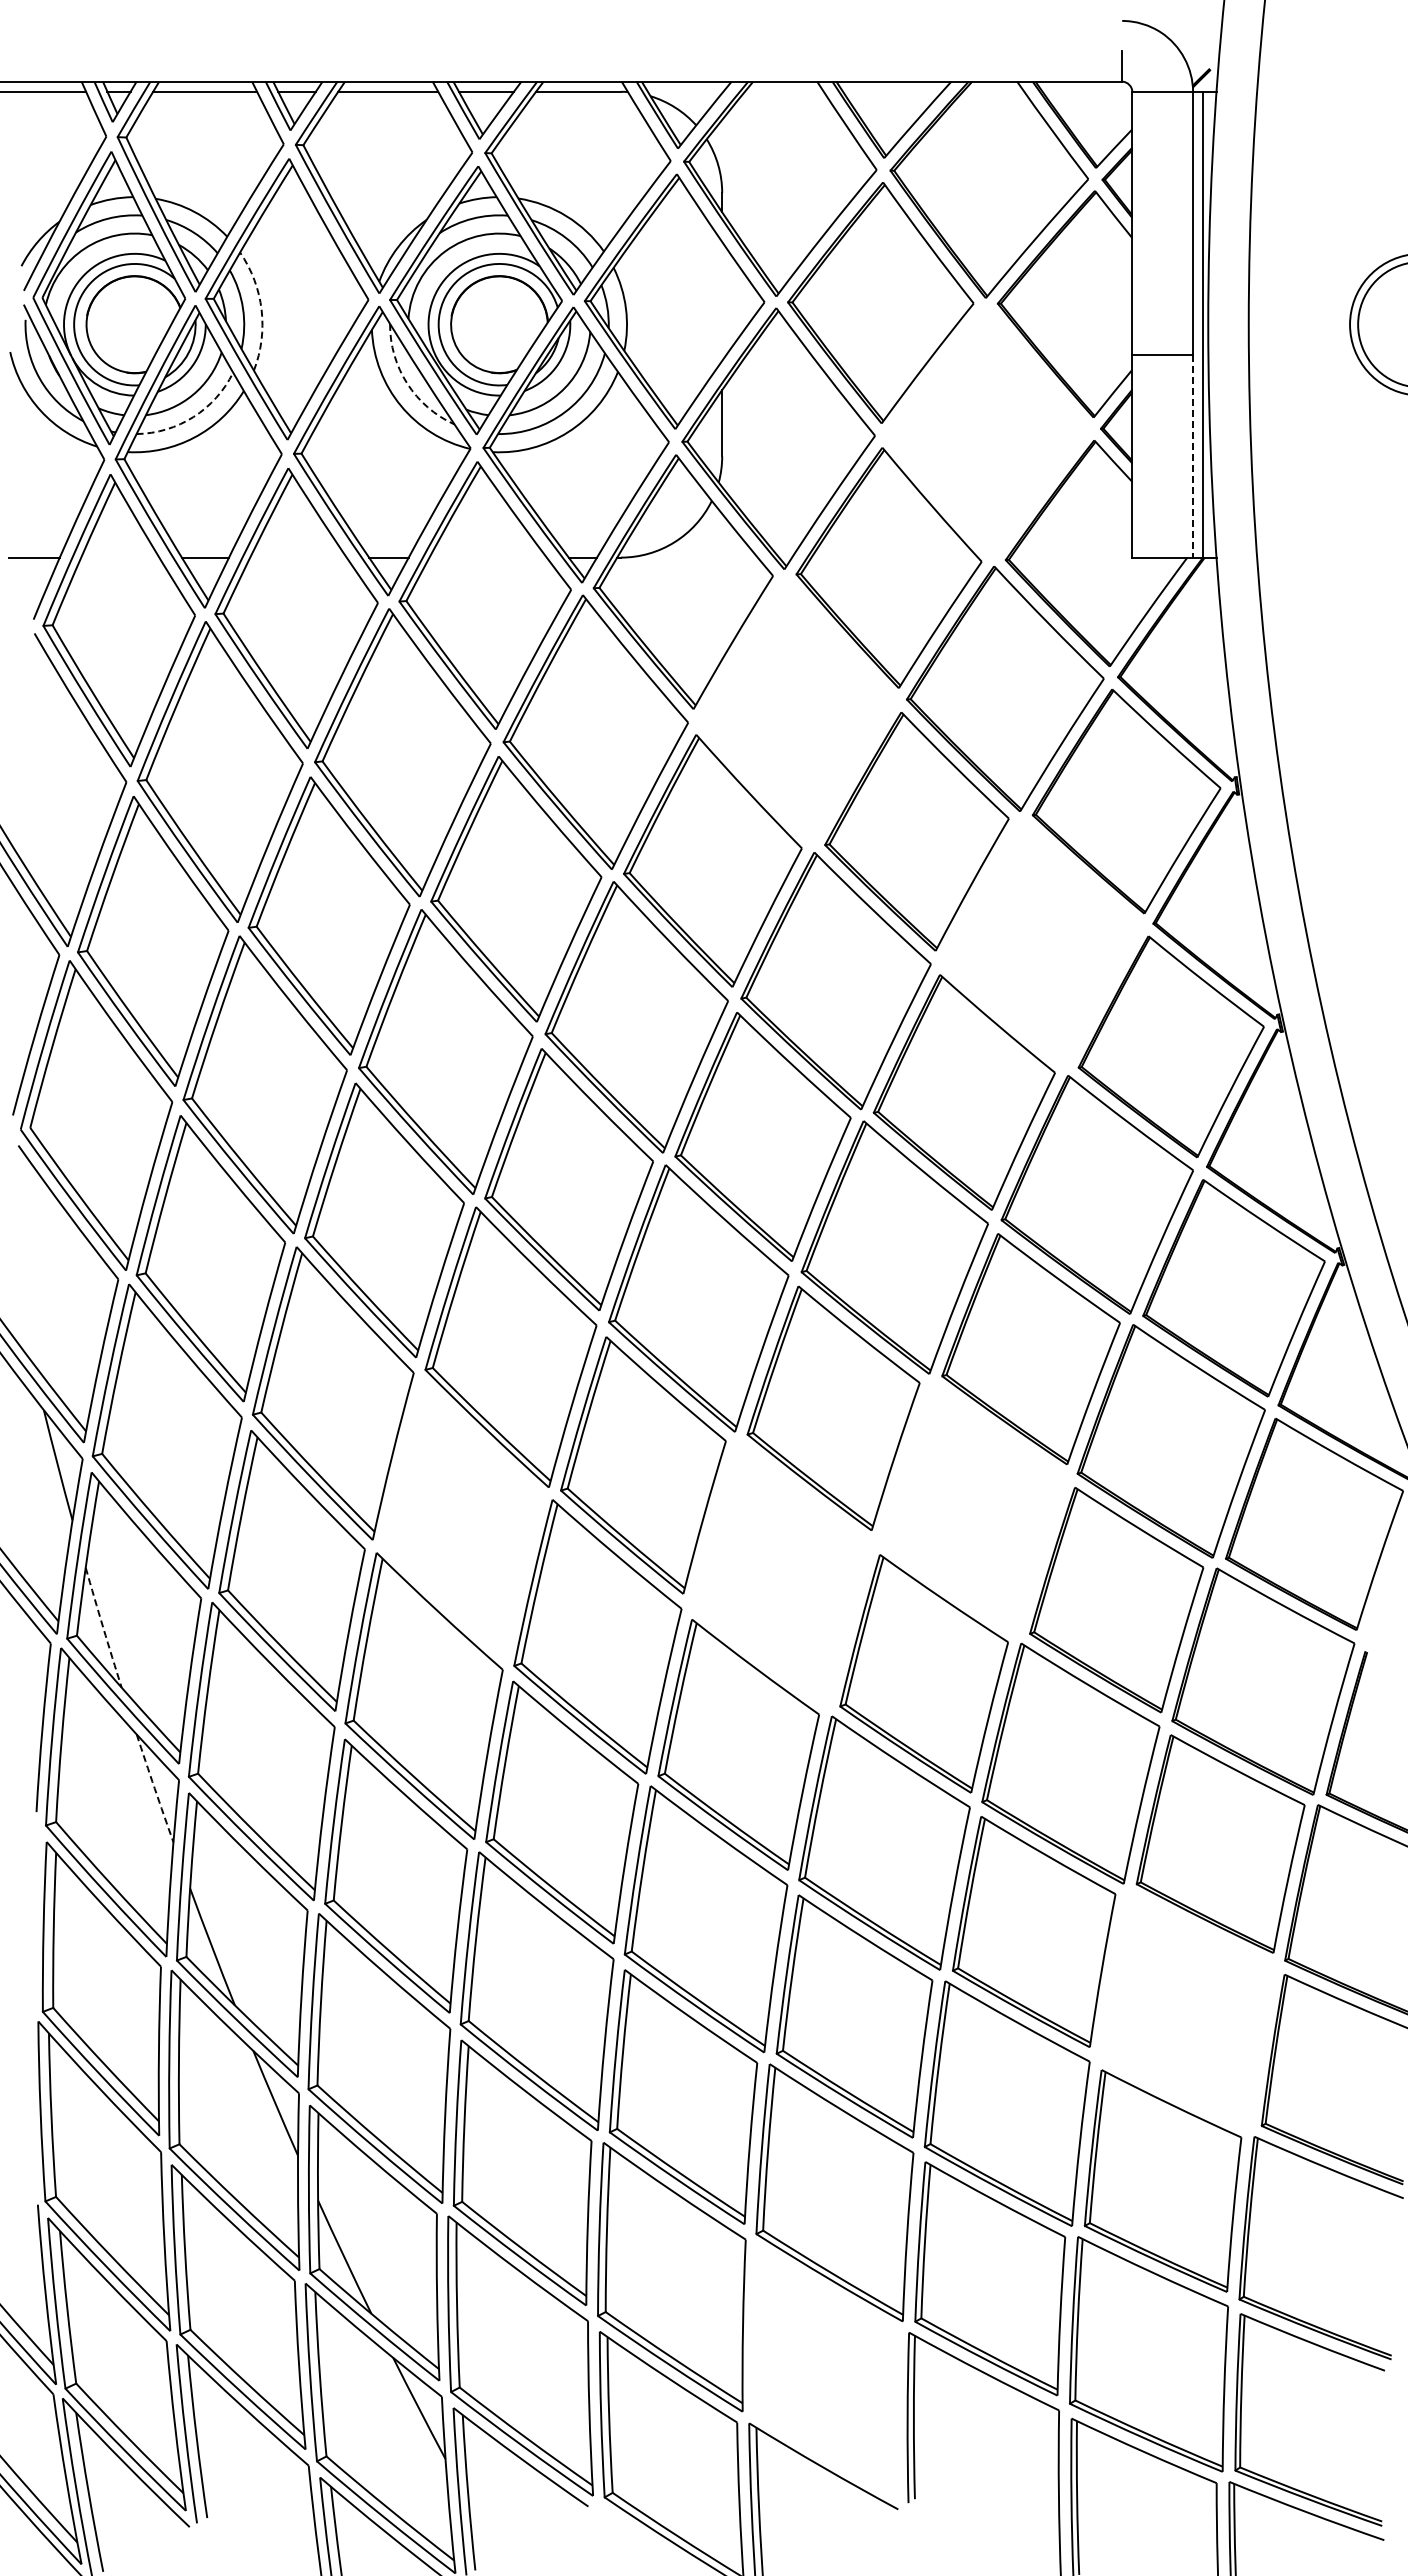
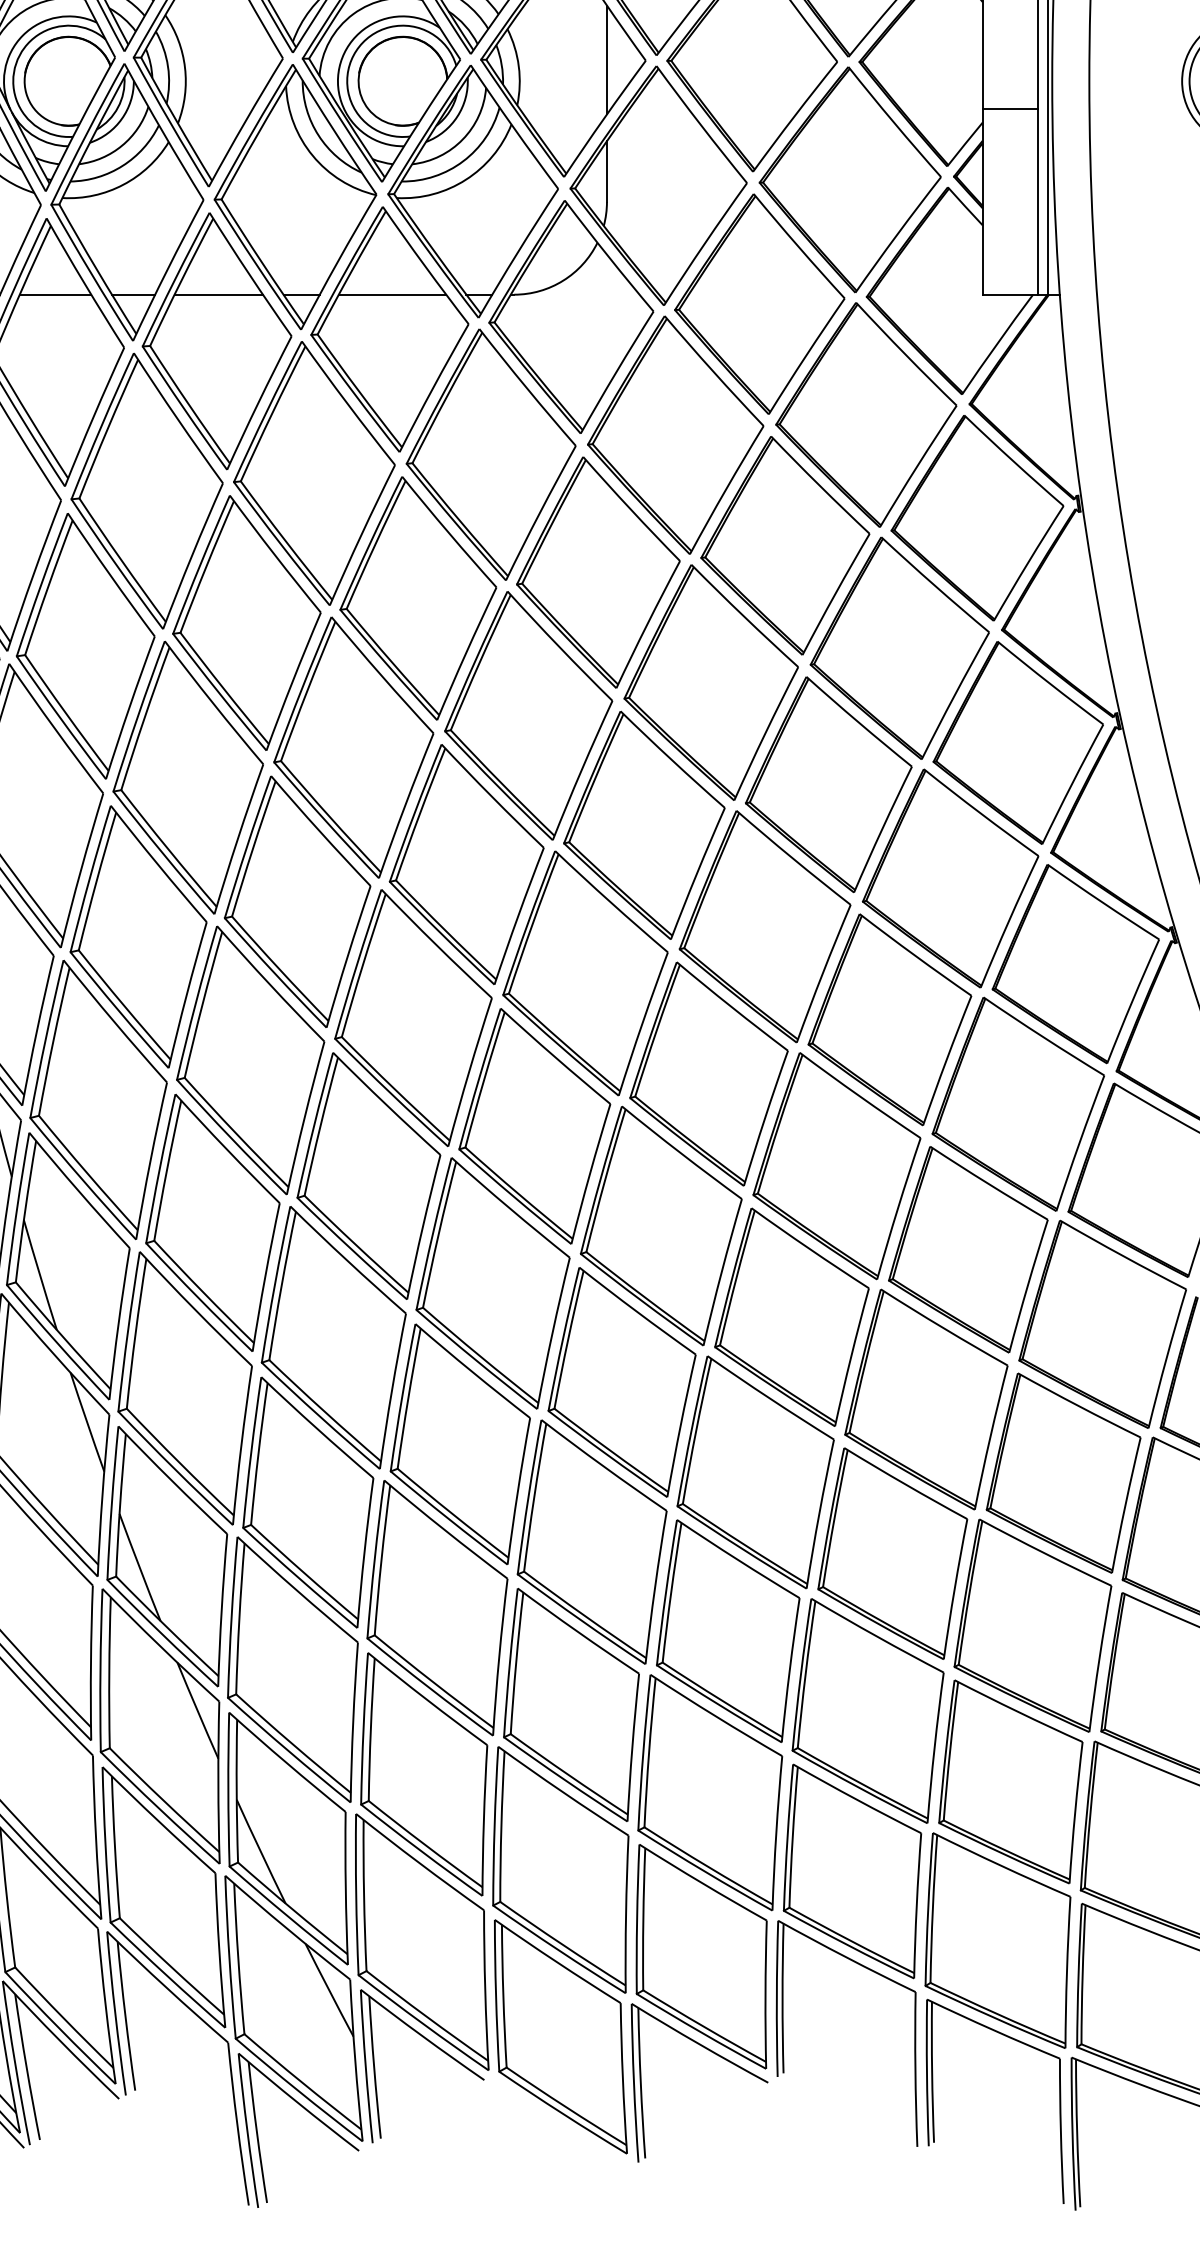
line: (722, 301) -> (607, 60), added
arc: (261, 309) -> (184, 67), dashed -> solid
arc: (407, 383) -> (318, 135), dashed -> solid
arc: (193, 417) -> (122, 166), dashed -> solid
part: (987, 431) -> (850, 179), added
line: (1193, 456) -> (1038, 202), dashed -> solid
line: (120, 557) -> (55, 294), added
line: (298, 557) -> (218, 294), added
line: (487, 557) -> (391, 294), added
part: (796, 710) -> (675, 434), added
part: (1041, 943) -> (899, 648), added
part: (973, 1508) -> (837, 1165), added
part: (462, 1519) -> (369, 1175), added
part: (781, 1574) -> (661, 1226), added
arc: (103, 1627) -> (40, 1274), dashed -> solid
arc: (154, 1788) -> (86, 1422), dashed -> solid
part: (1186, 2010) -> (1032, 1625), added
part: (825, 2371) -> (701, 1956), added

